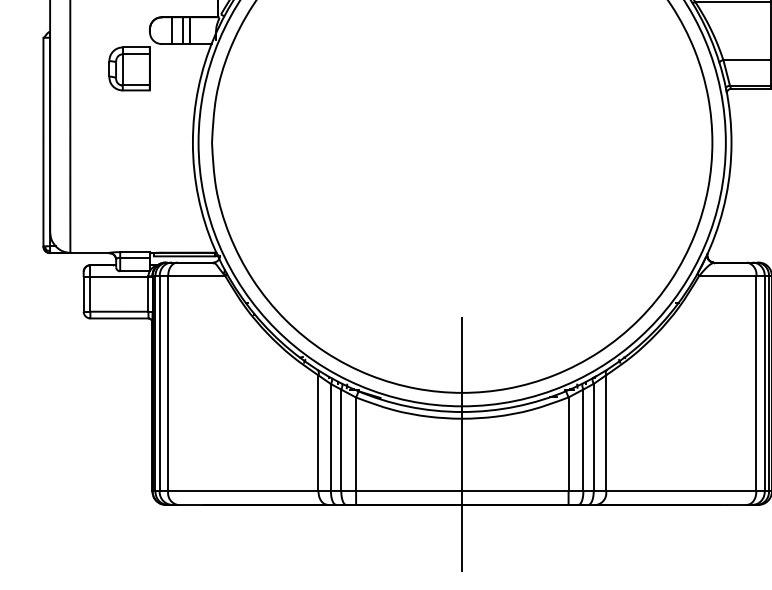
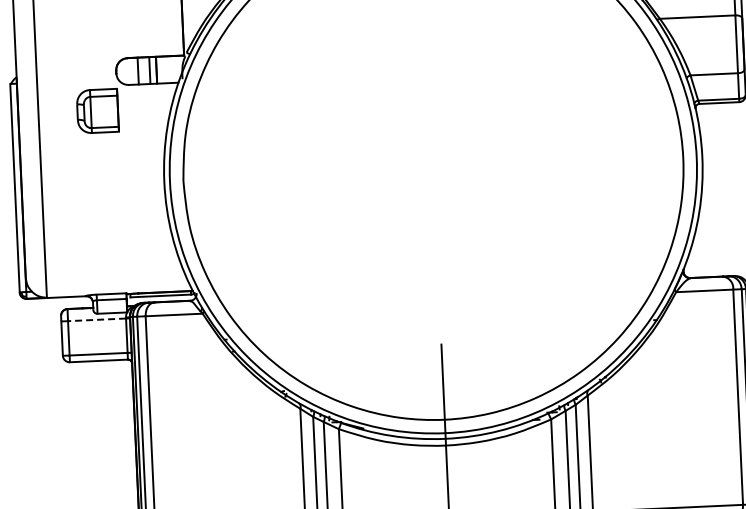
line: (118, 277) -> (96, 320), solid -> dashed

